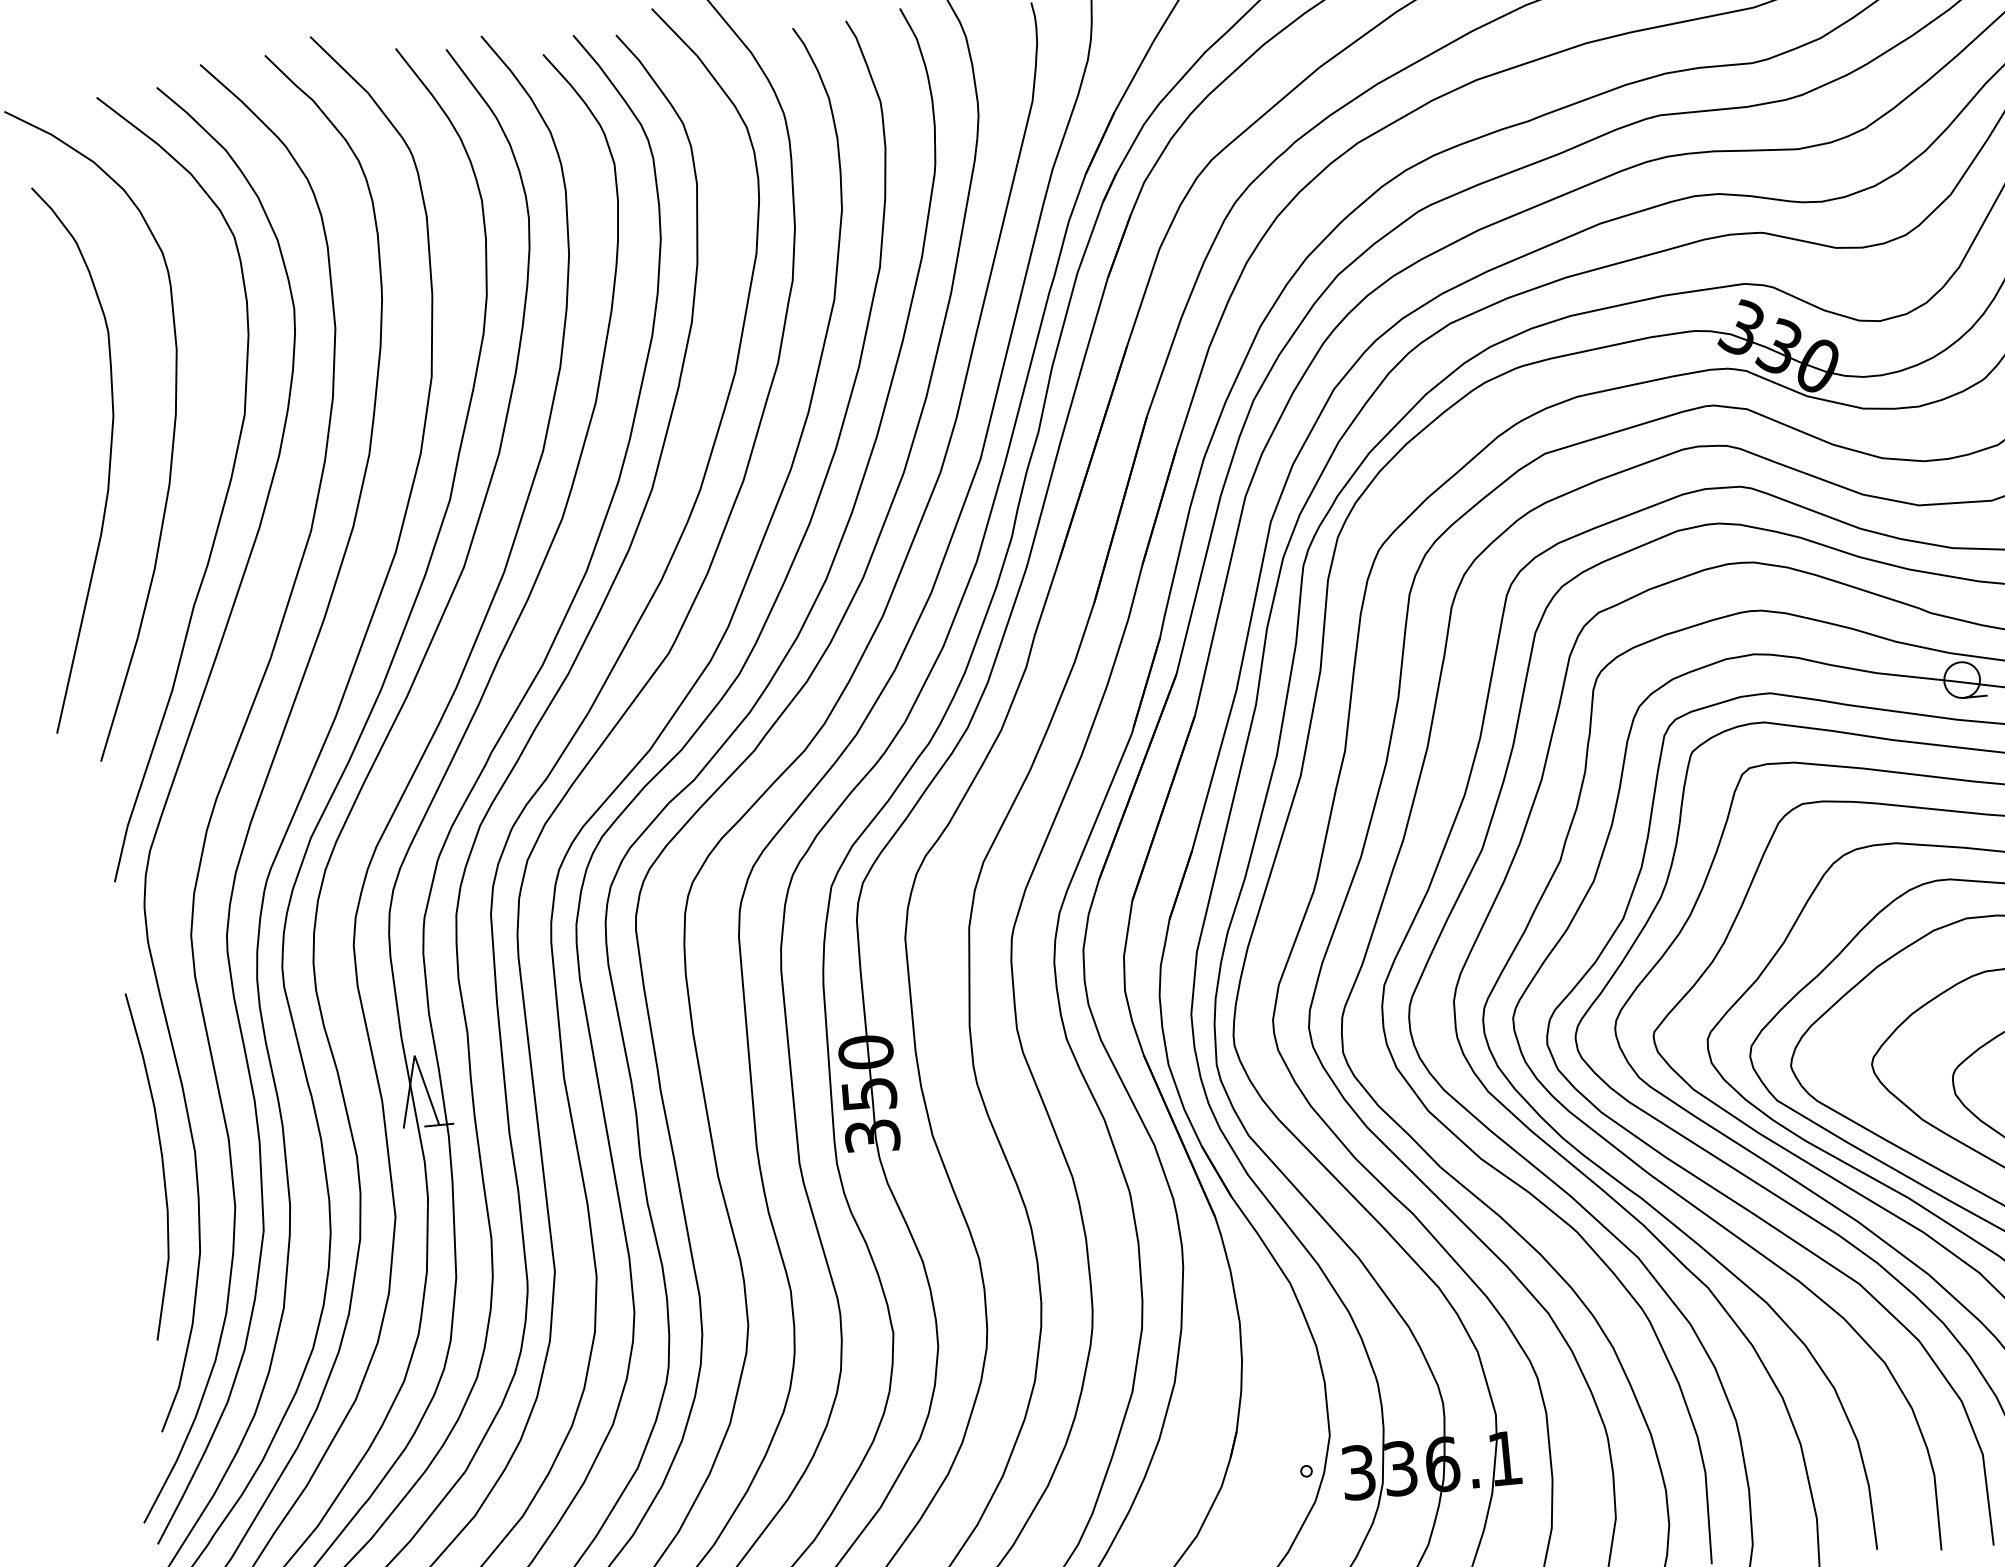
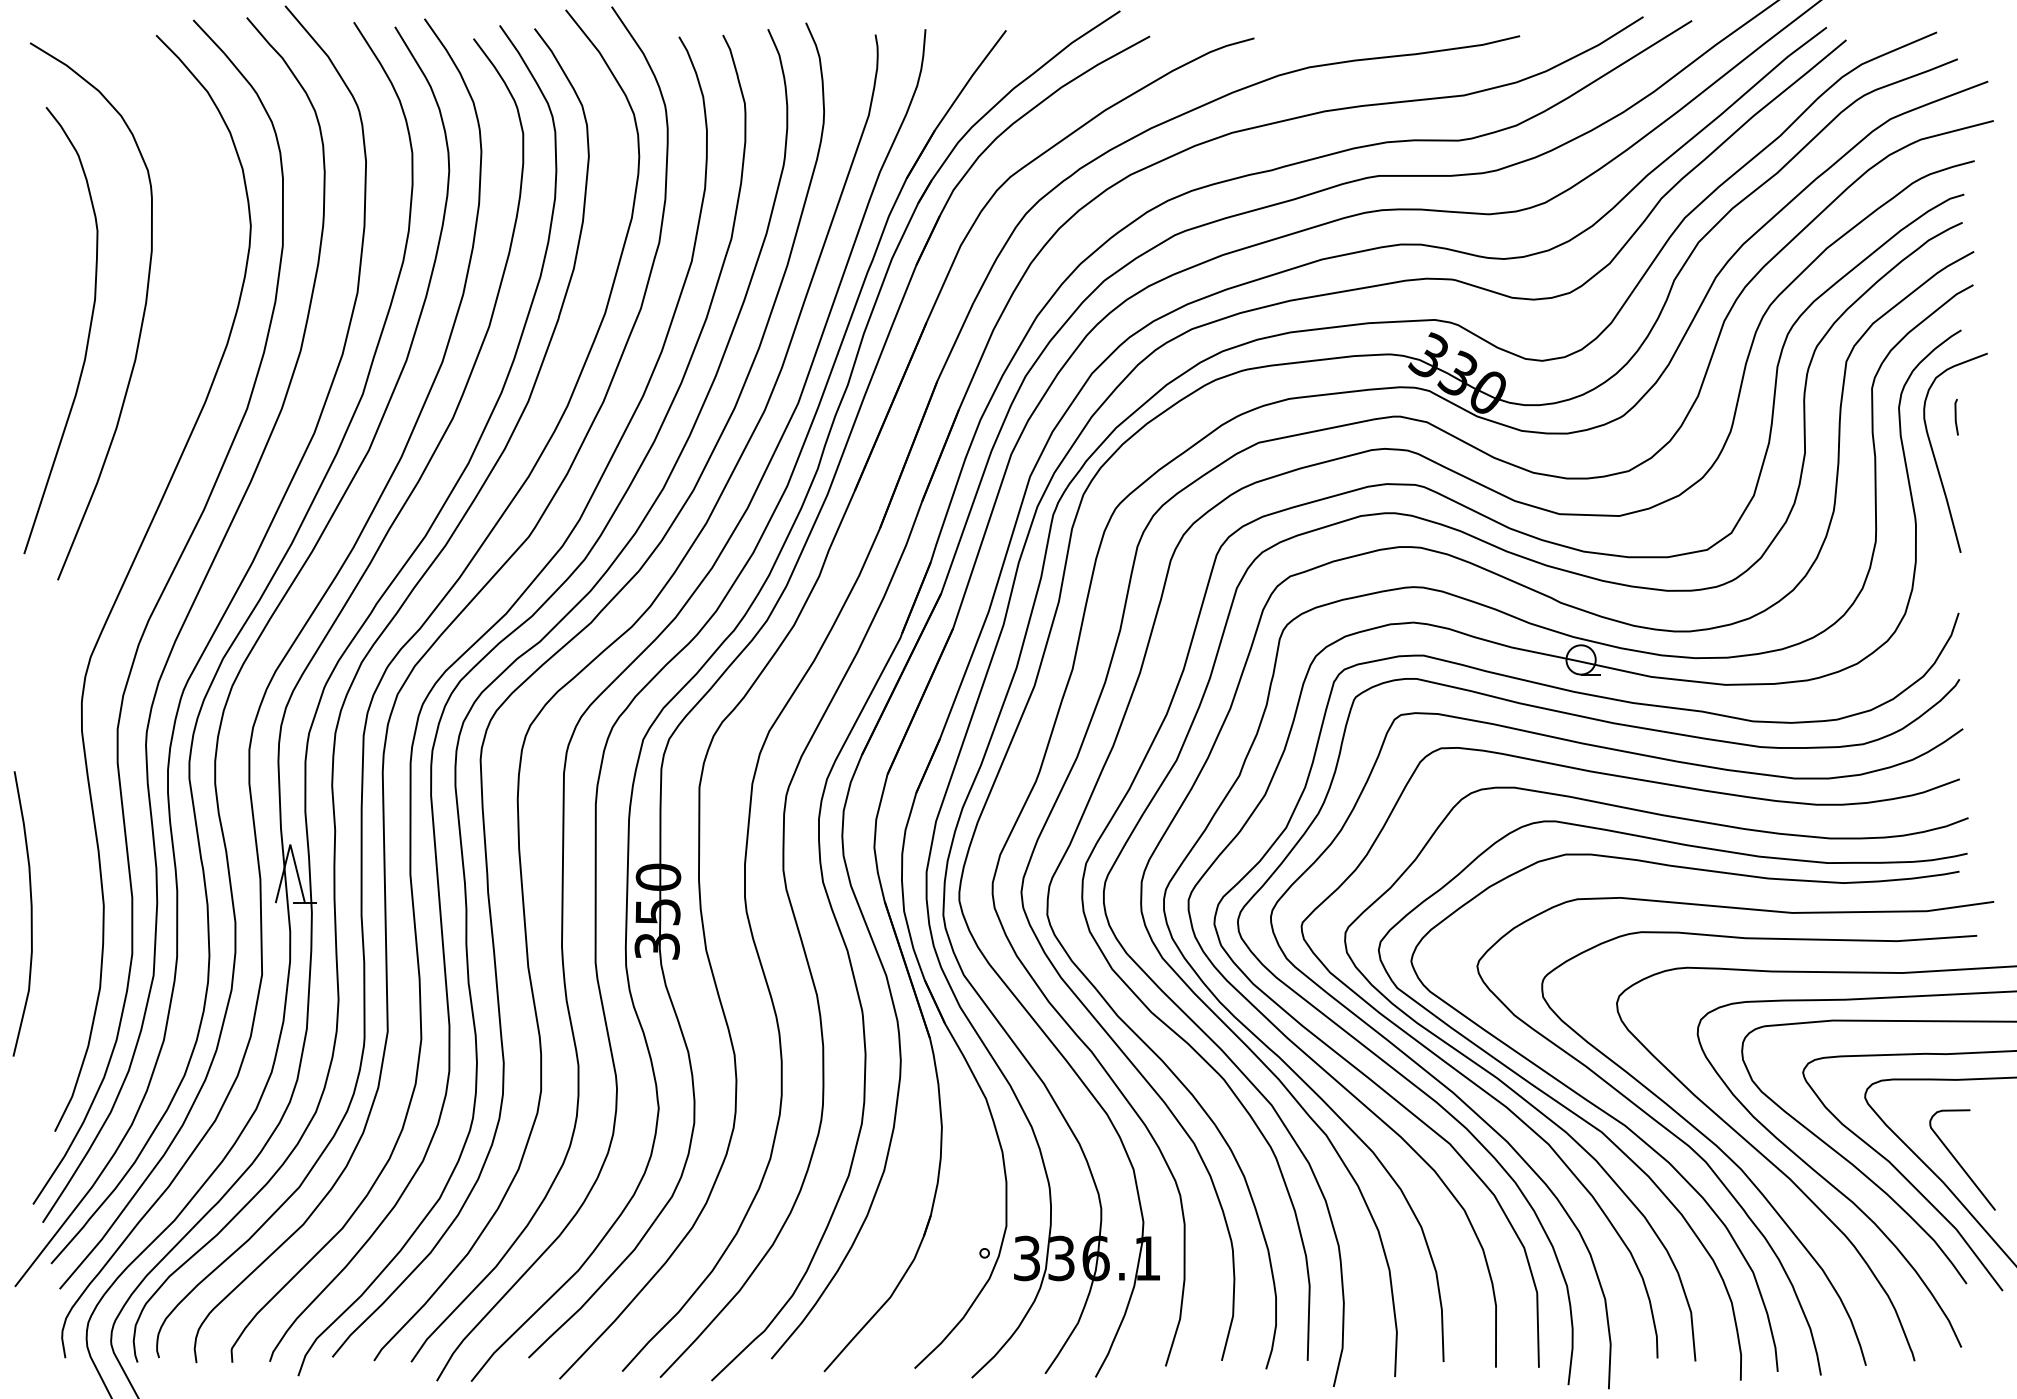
curve: (224, 497) -> (179, 374), removed
curve: (161, 1164) -> (30, 913), moved

